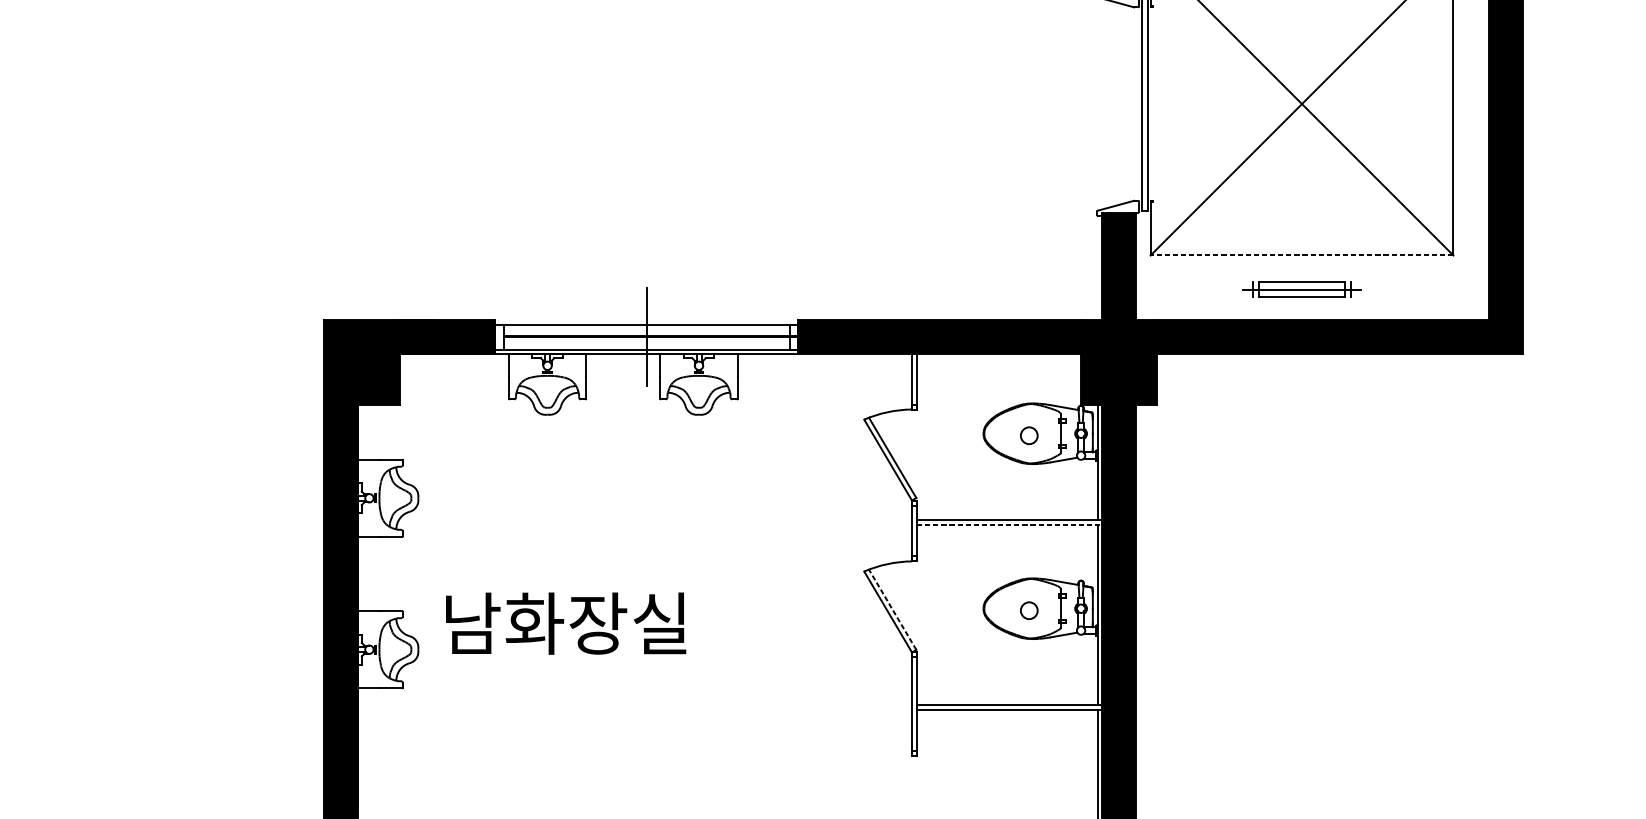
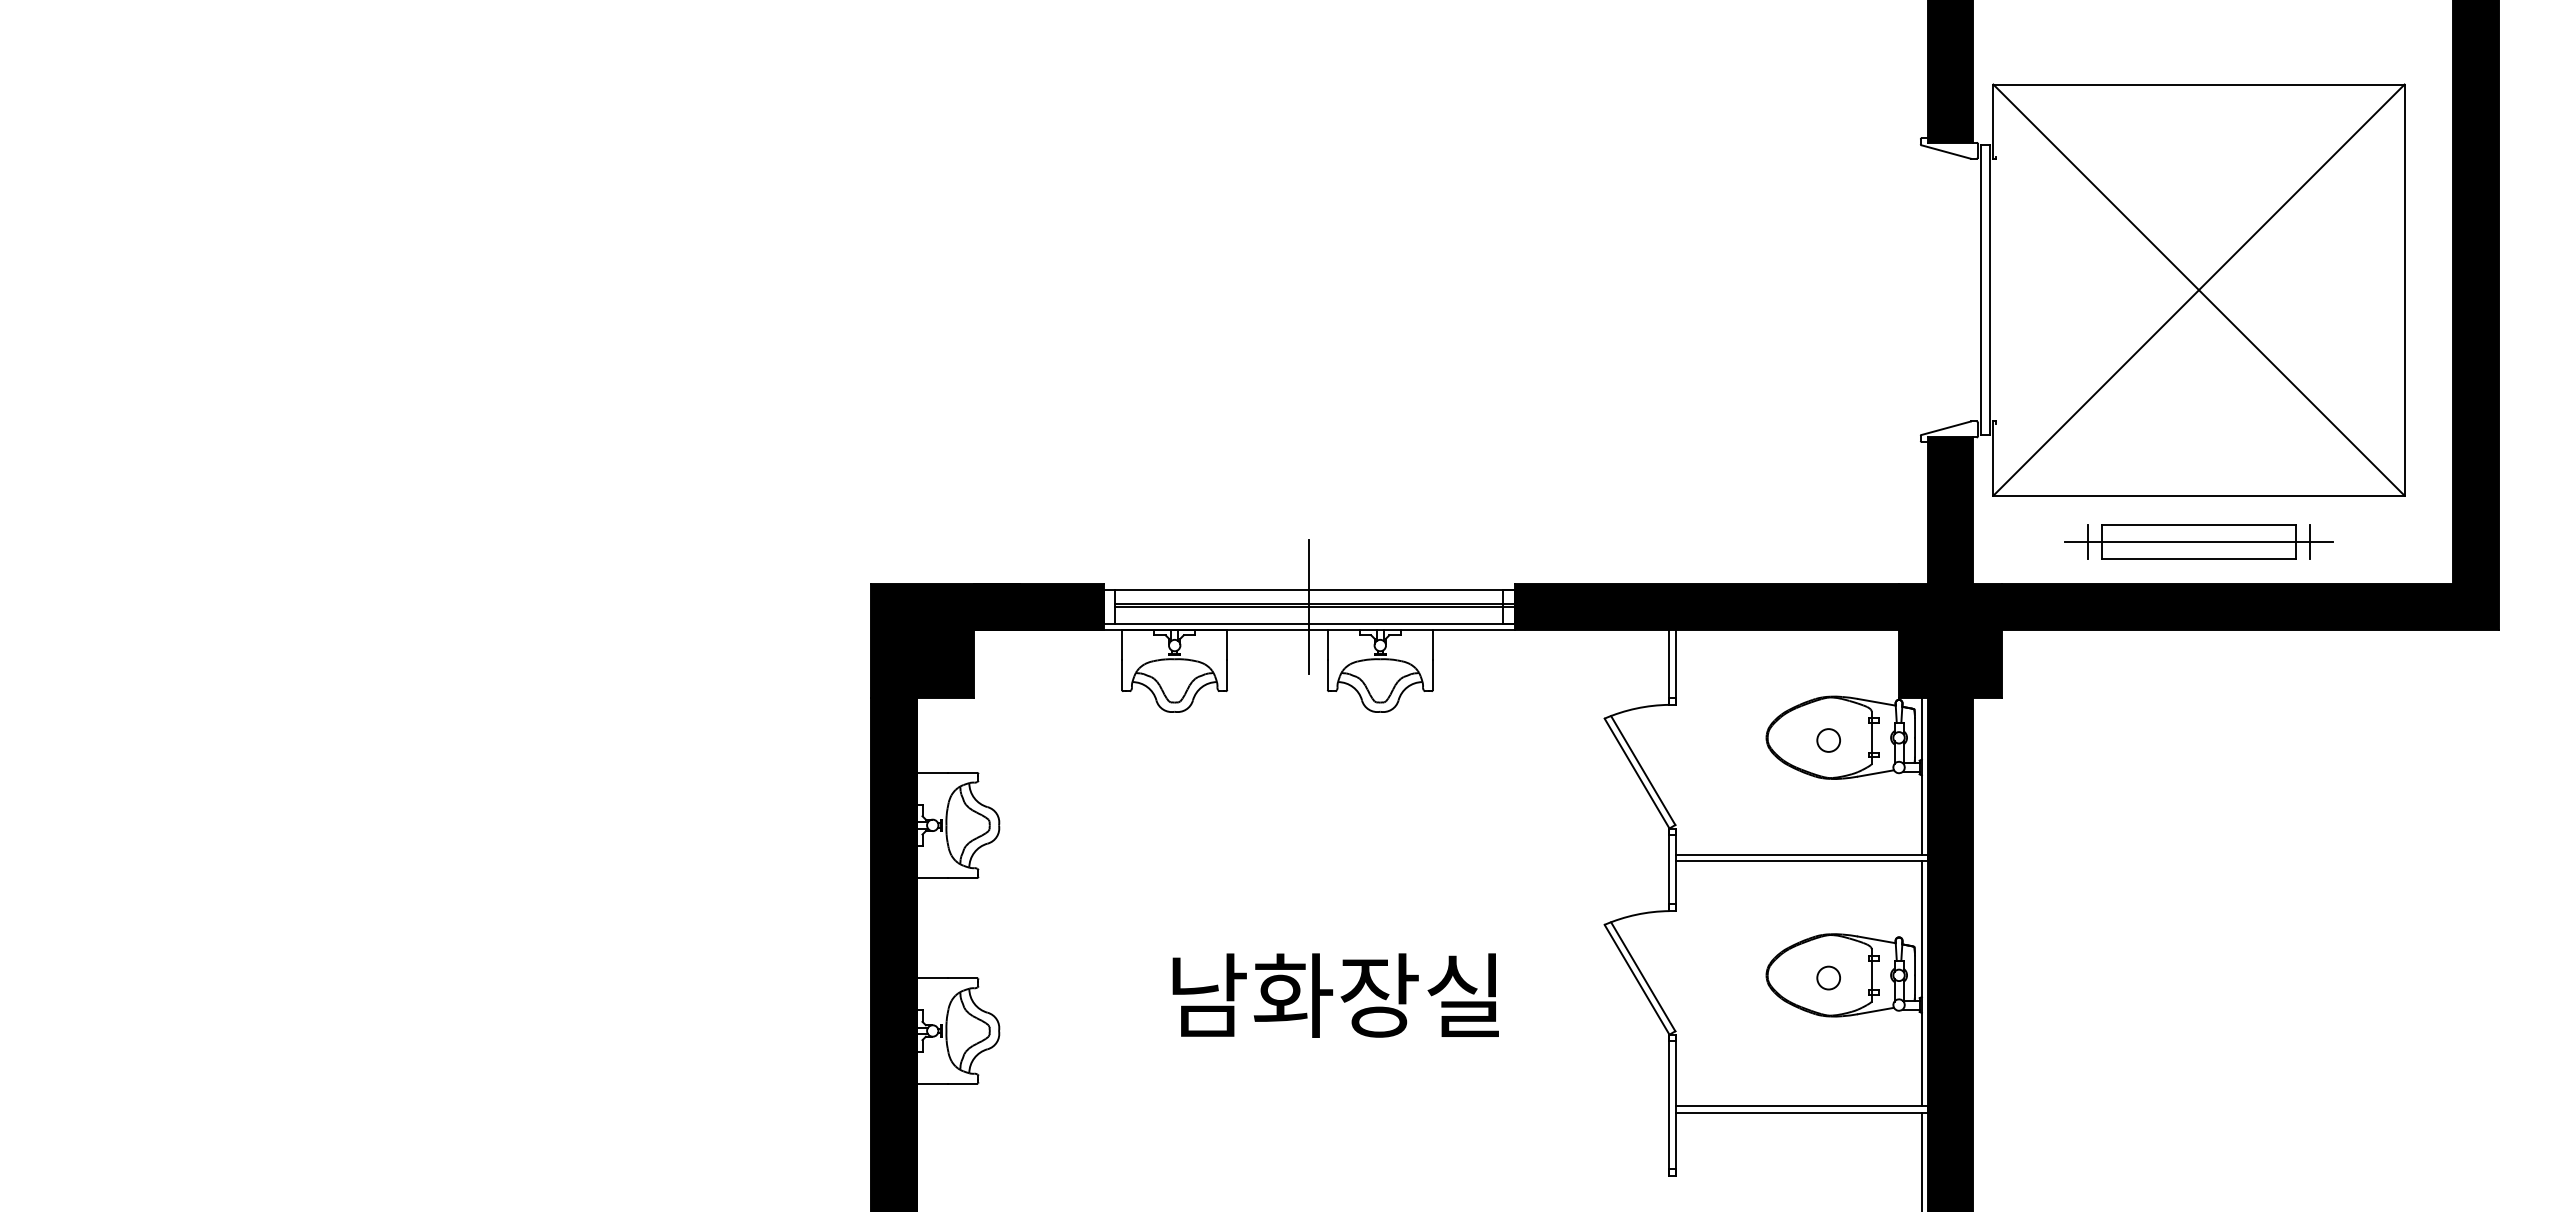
line: (1302, 255) -> (2199, 495), dashed -> solid
part: (1301, 289) -> (2198, 541), size x1.67
line: (1009, 524) -> (1801, 861), dashed -> solid
line: (892, 609) -> (1642, 976), dashed -> solid
text: (565, 623) -> (1335, 995), moved

